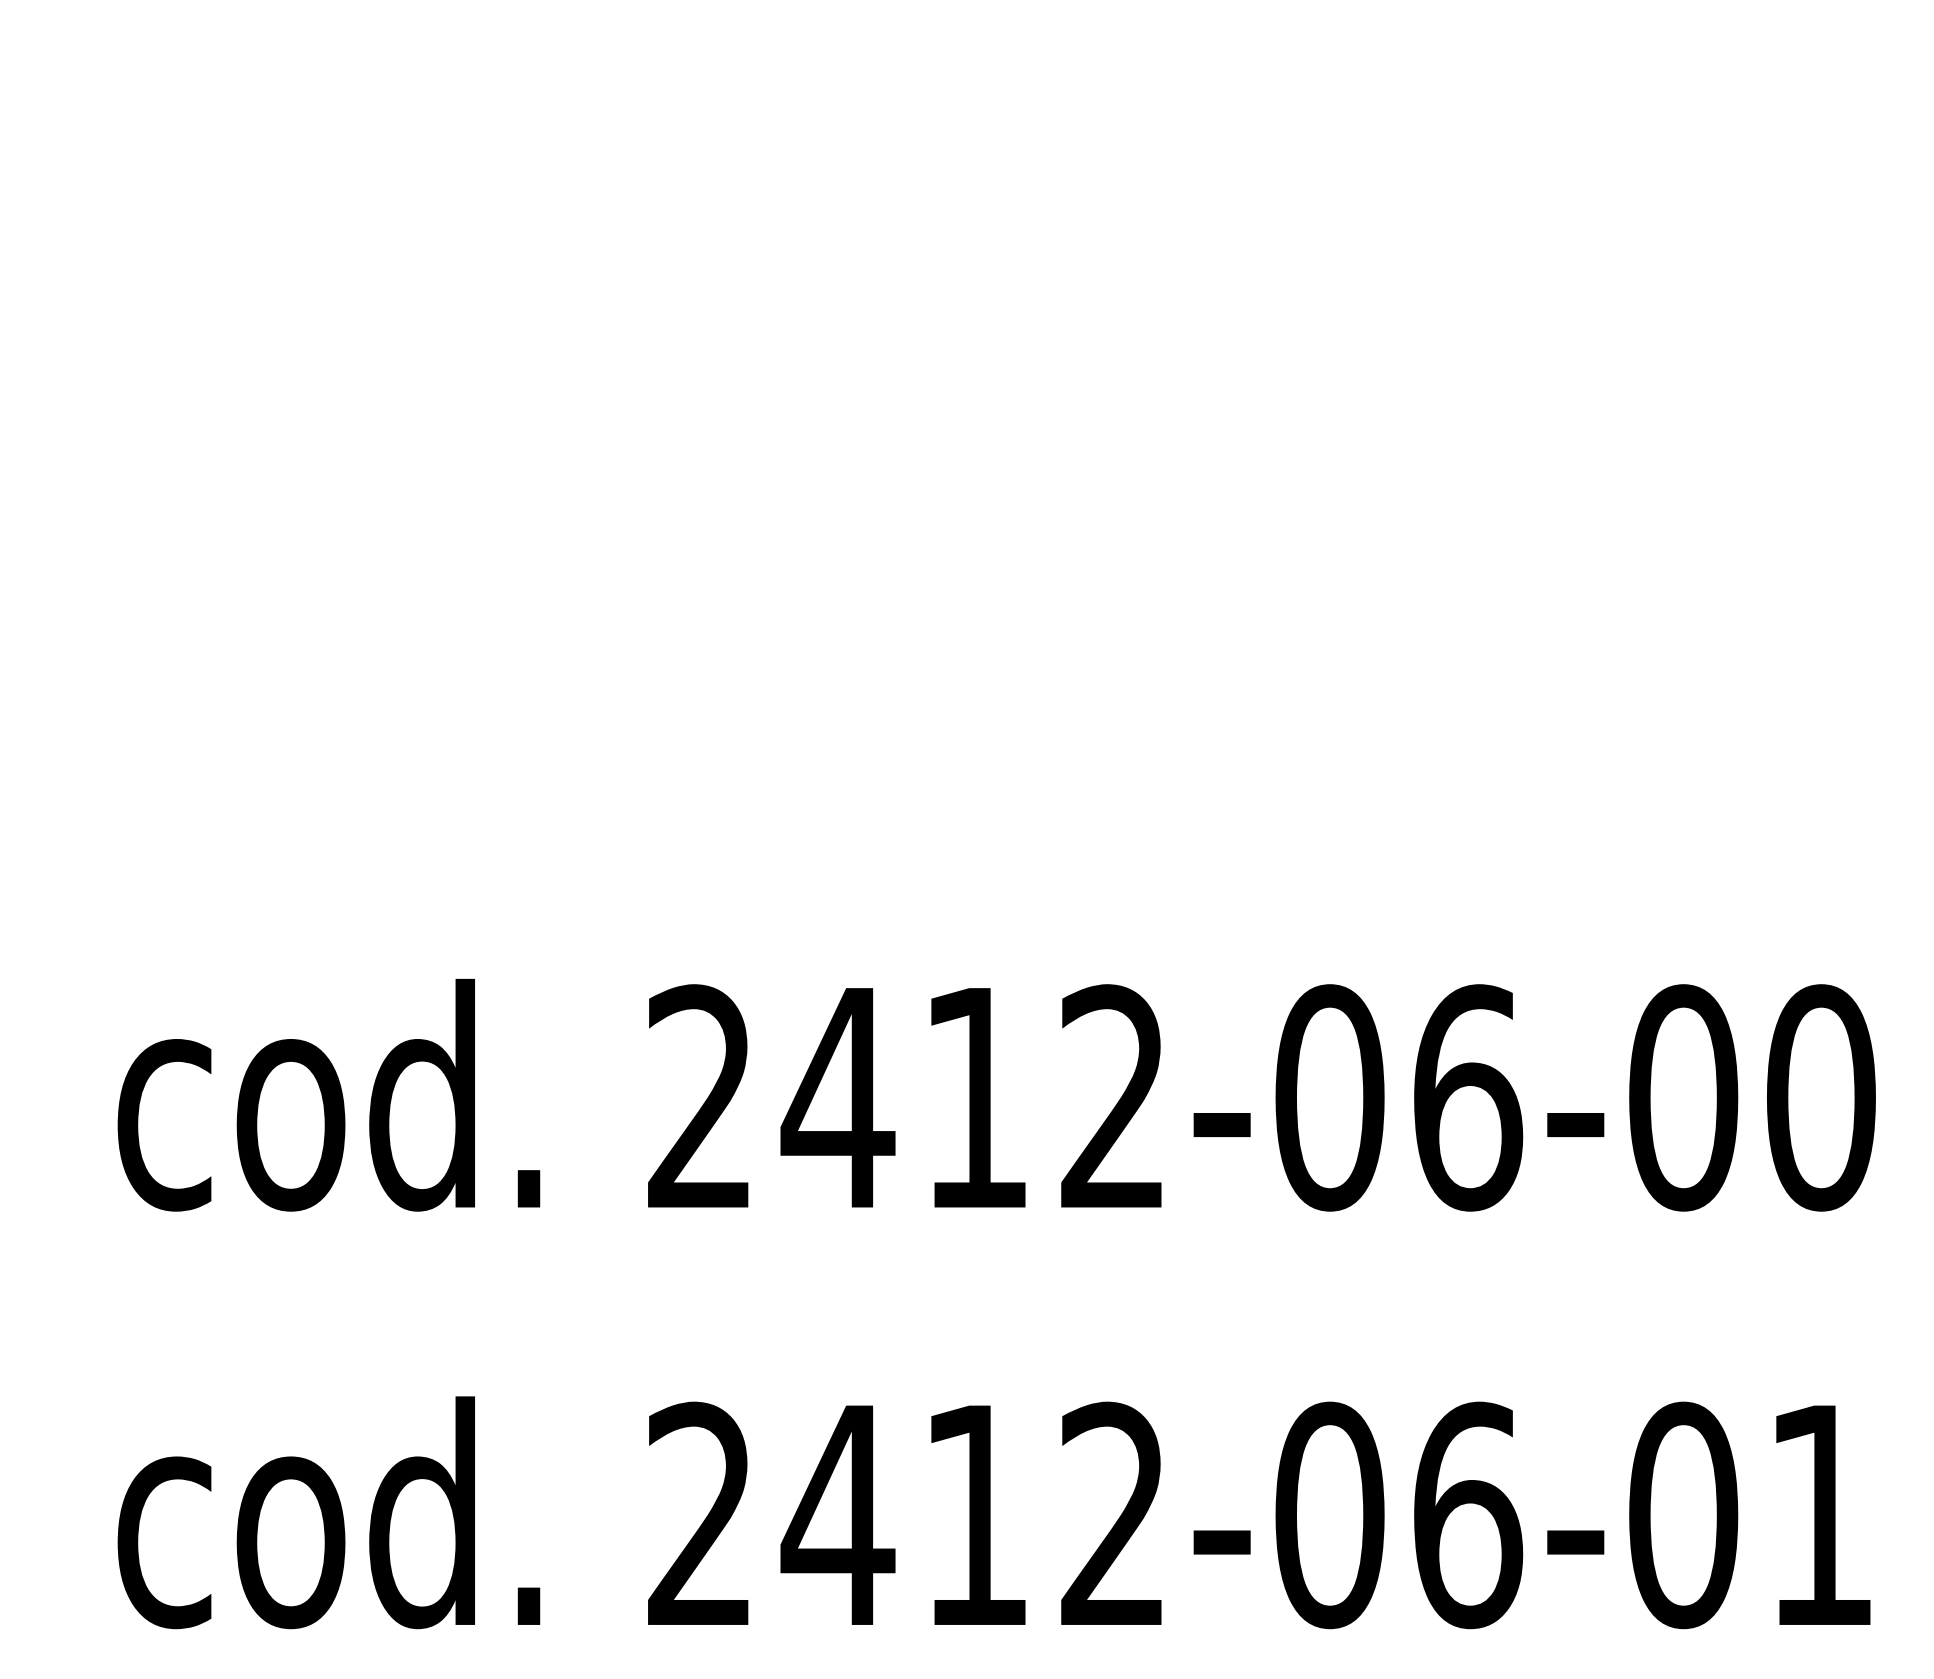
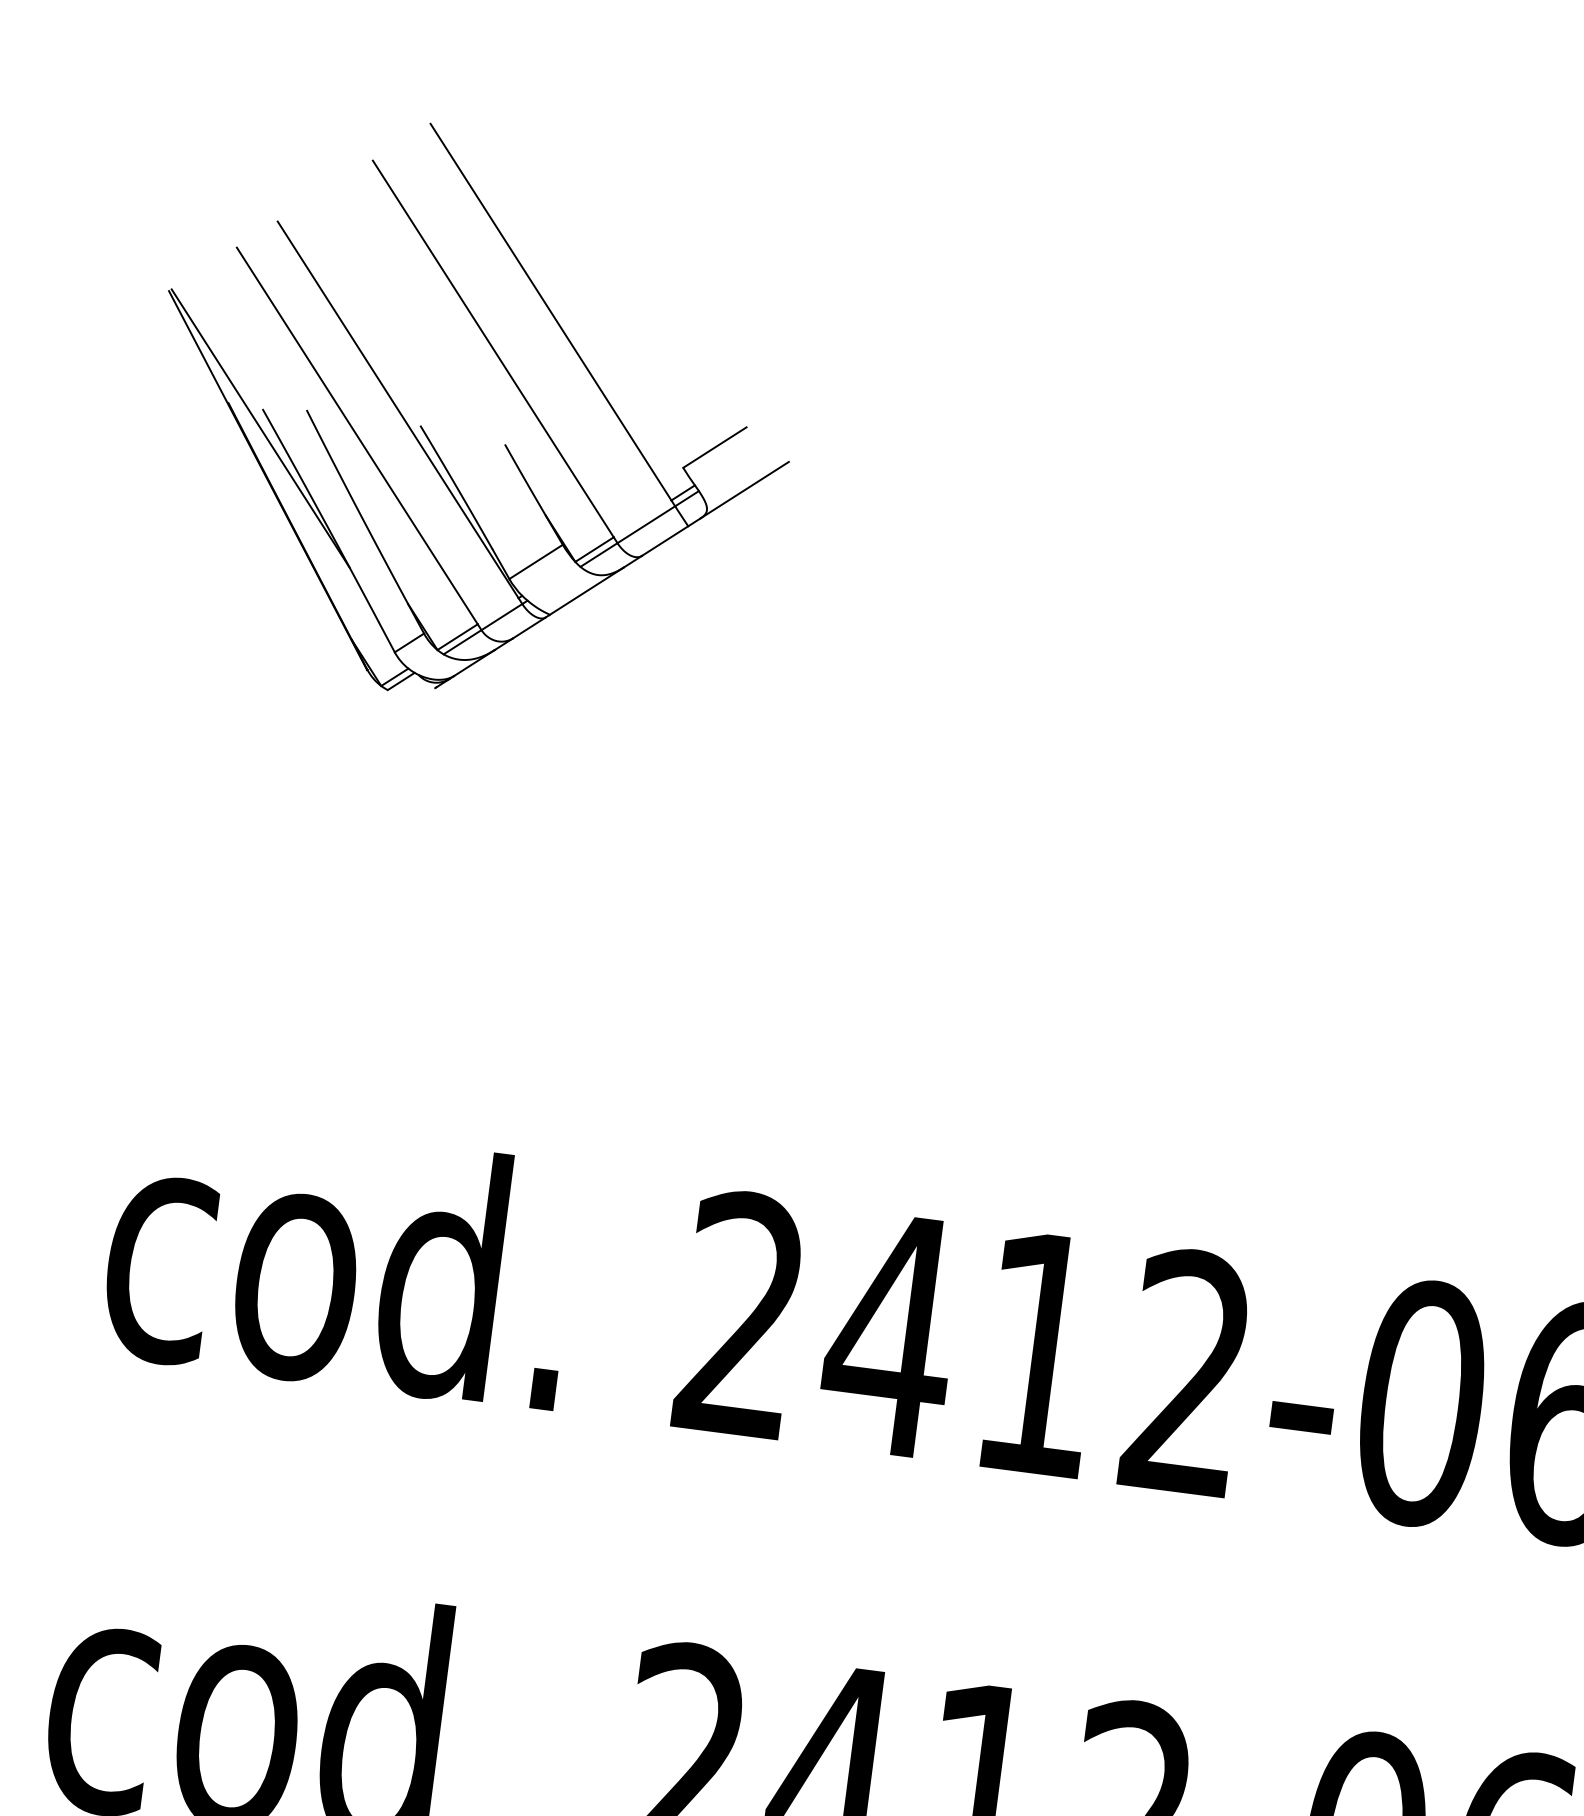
part: (381, 333) -> (504, 444), added

